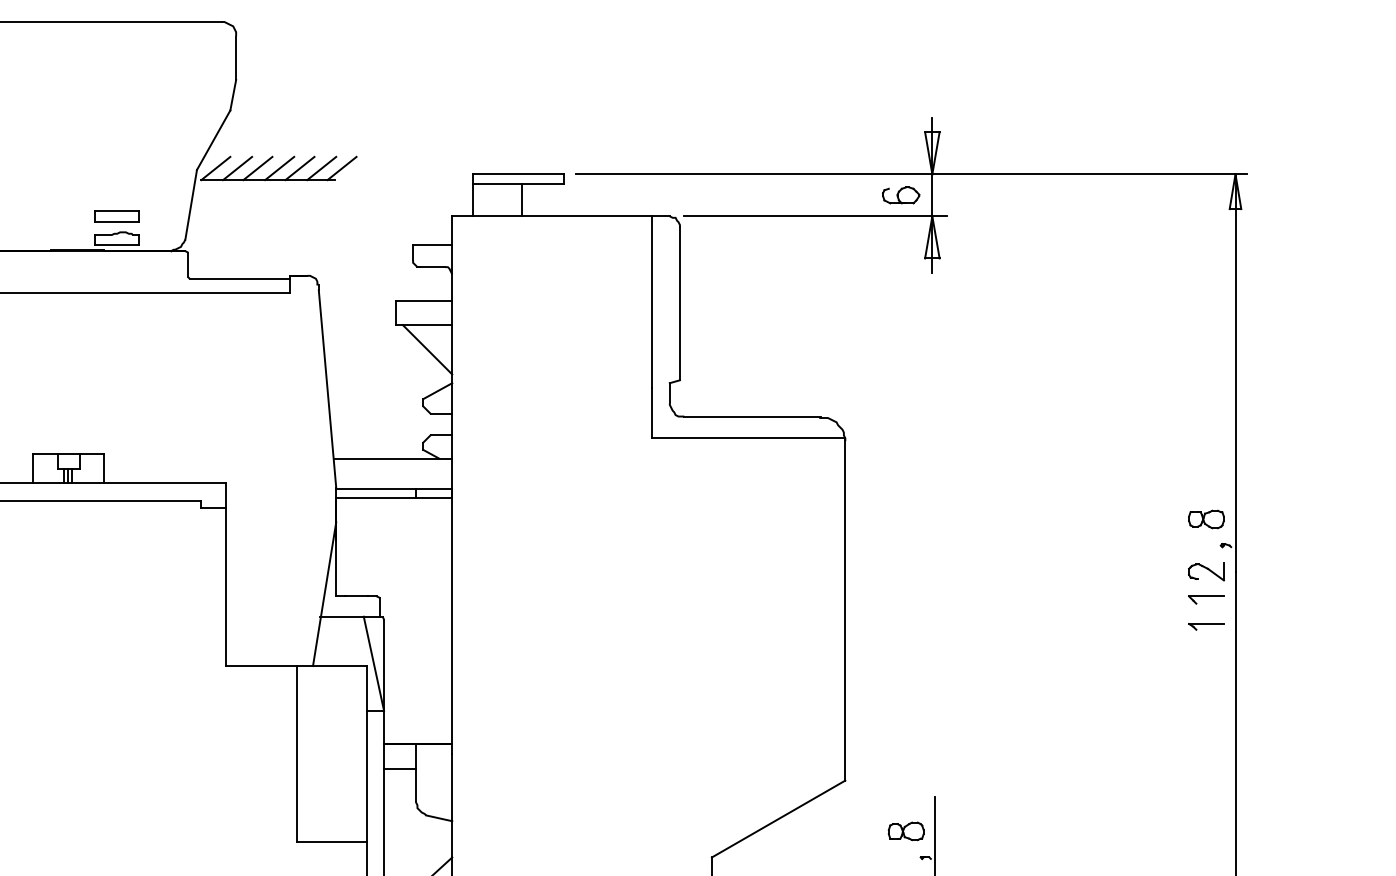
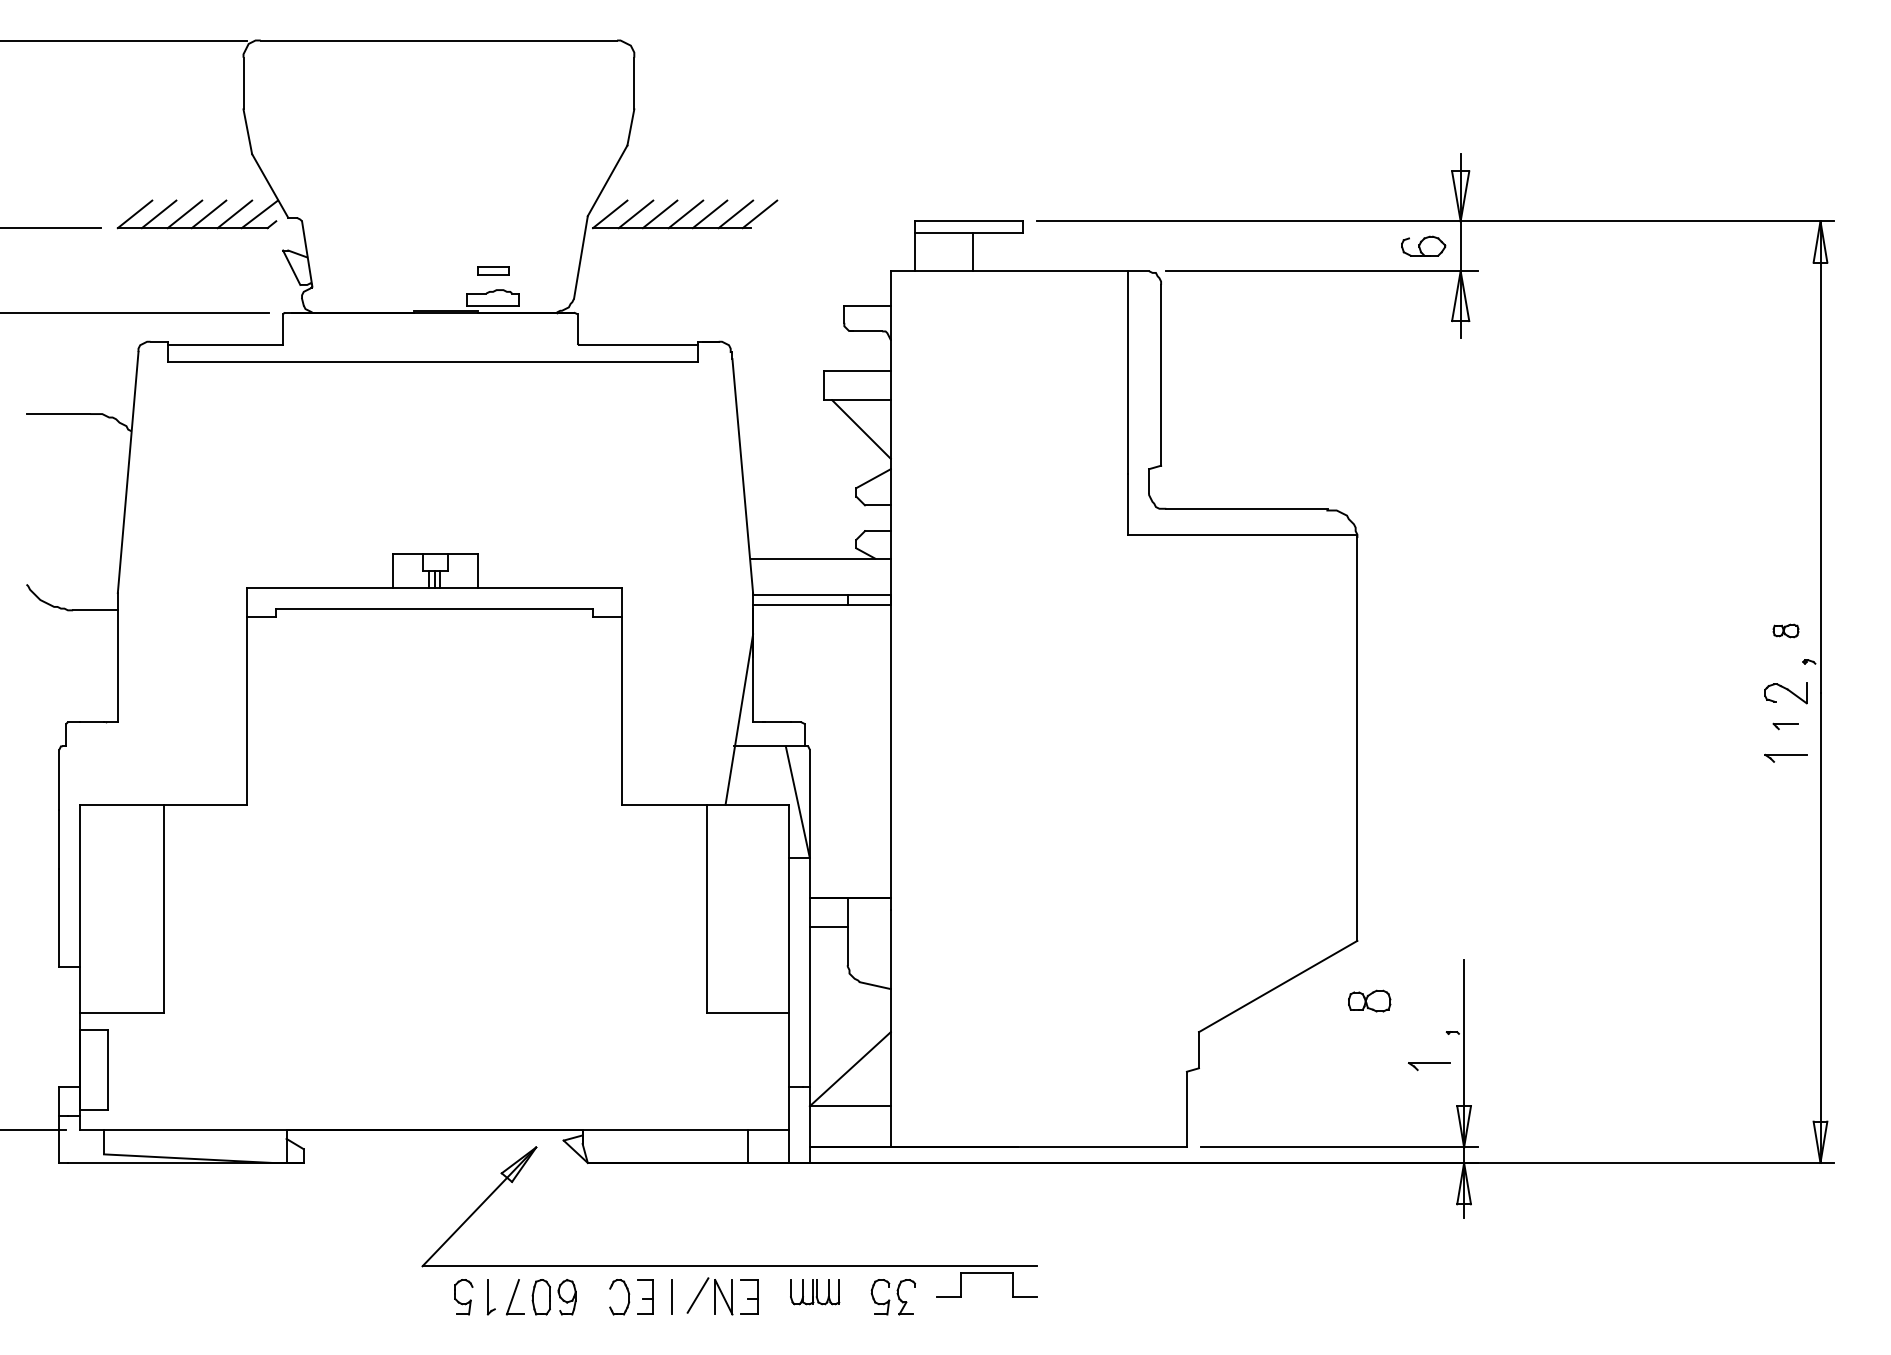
part: (116, 215) -> (492, 270), size x0.6
part: (1206, 519) -> (1785, 630), size x0.6
part: (1206, 599) -> (1785, 726), size x0.6
part: (906, 830) -> (1369, 1000), moved

